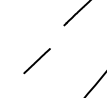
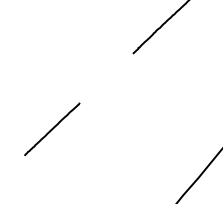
line: (36, 61) -> (51, 130), moved

